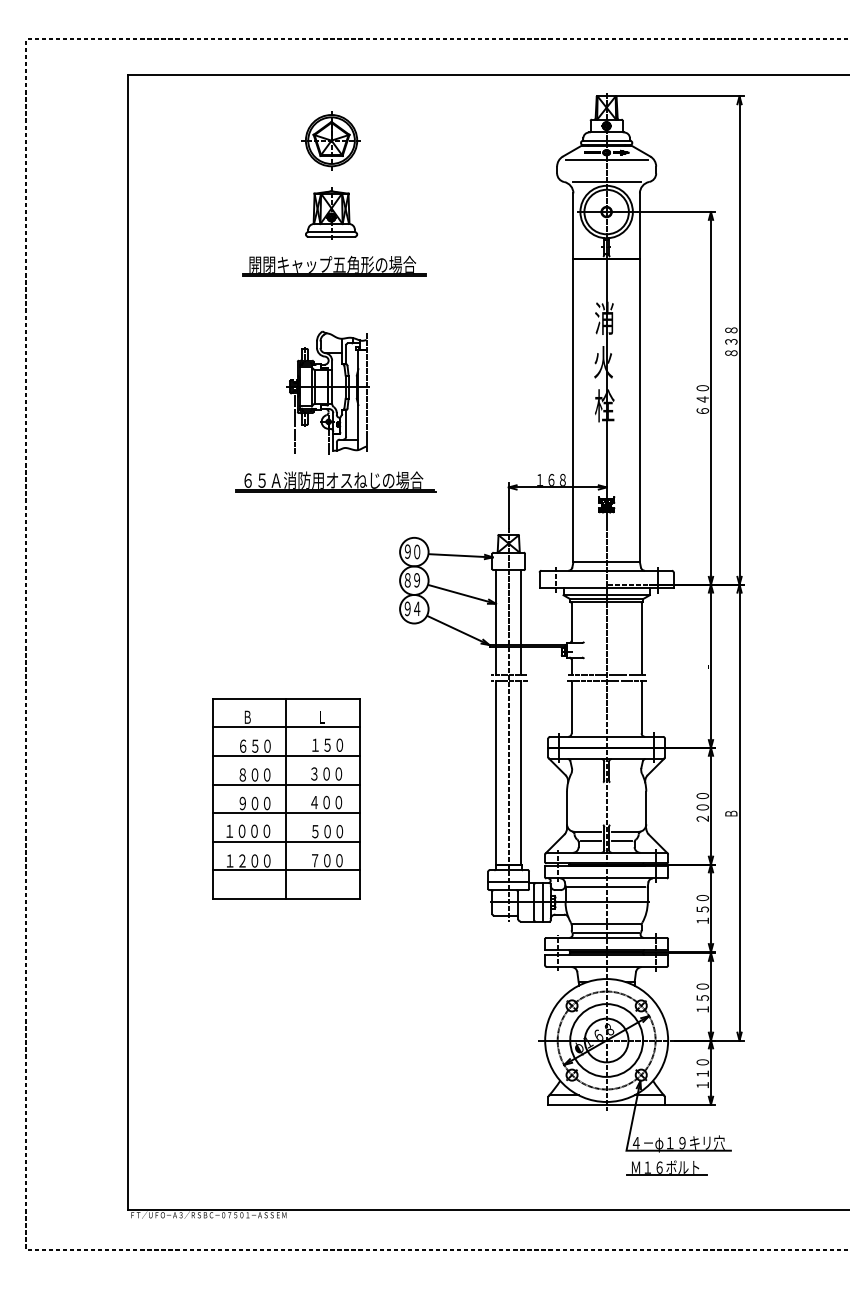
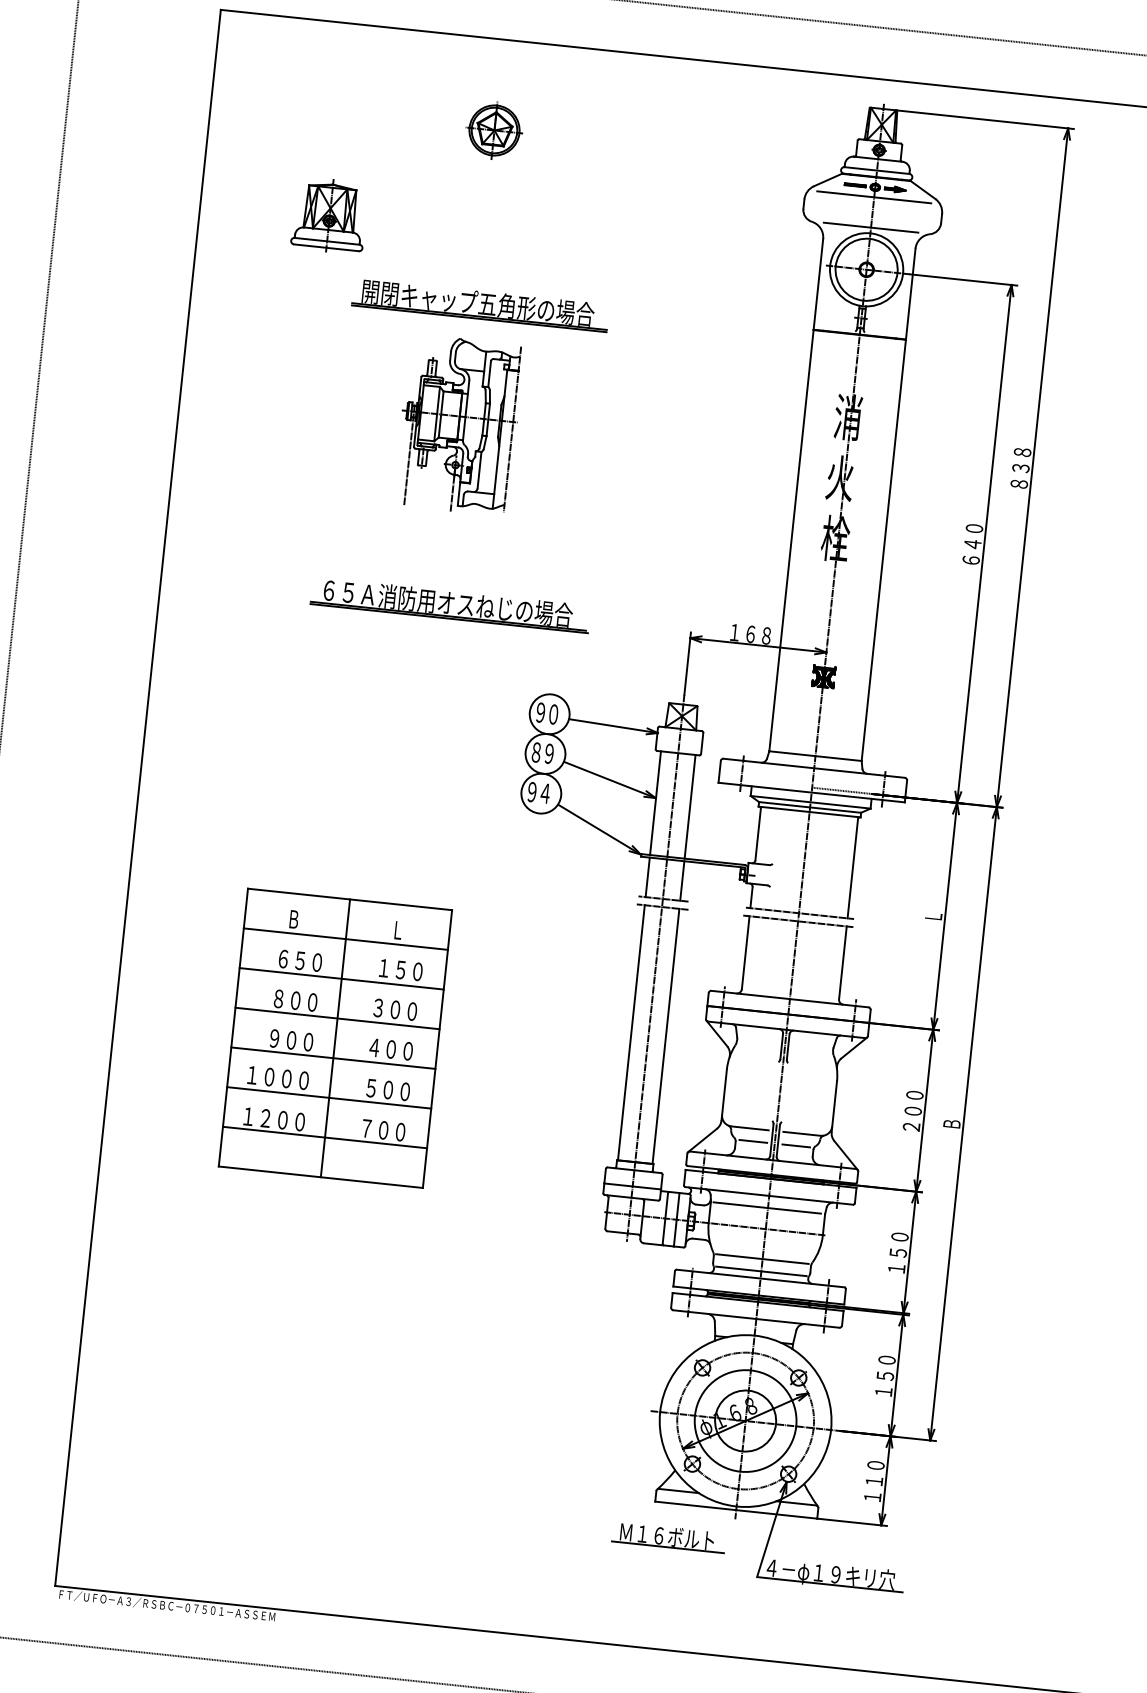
part: (330, 140) -> (493, 130), size x0.7
part: (331, 213) -> (329, 215), moved
part: (327, 392) -> (458, 424), moved
part: (666, 1167) -> (668, 1536), moved

